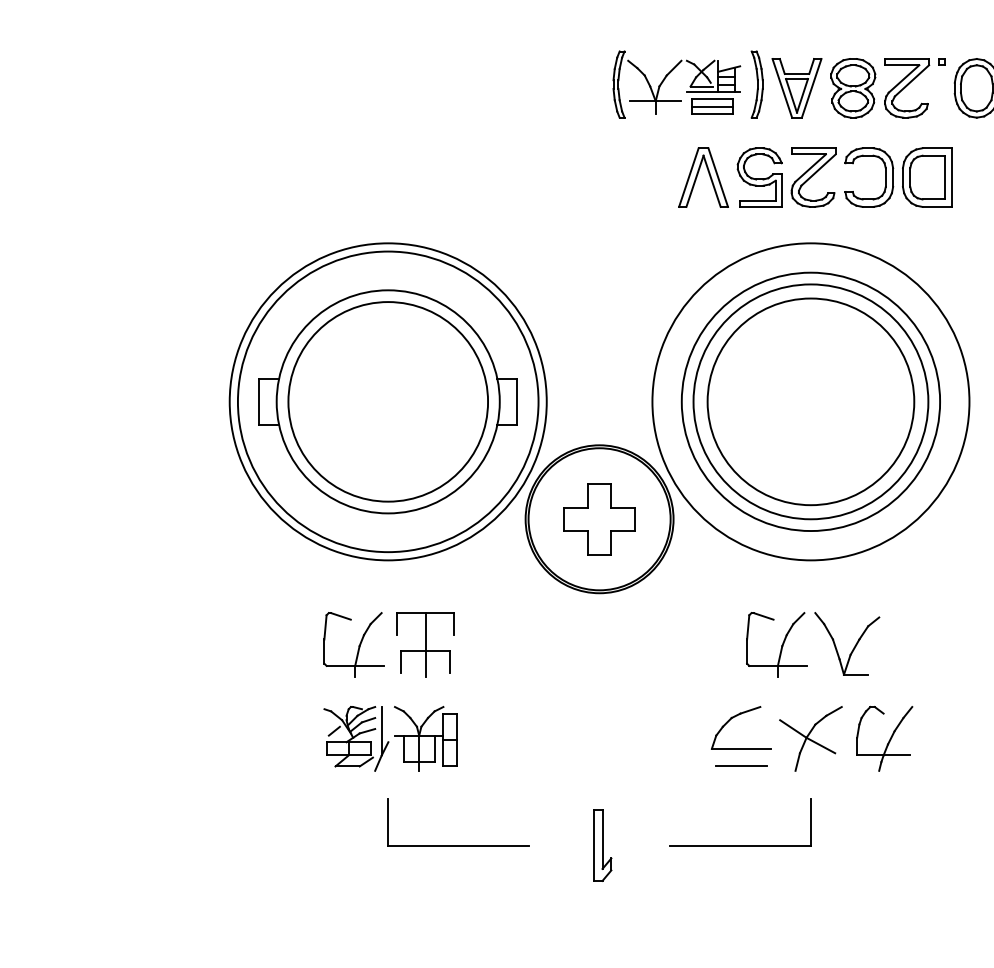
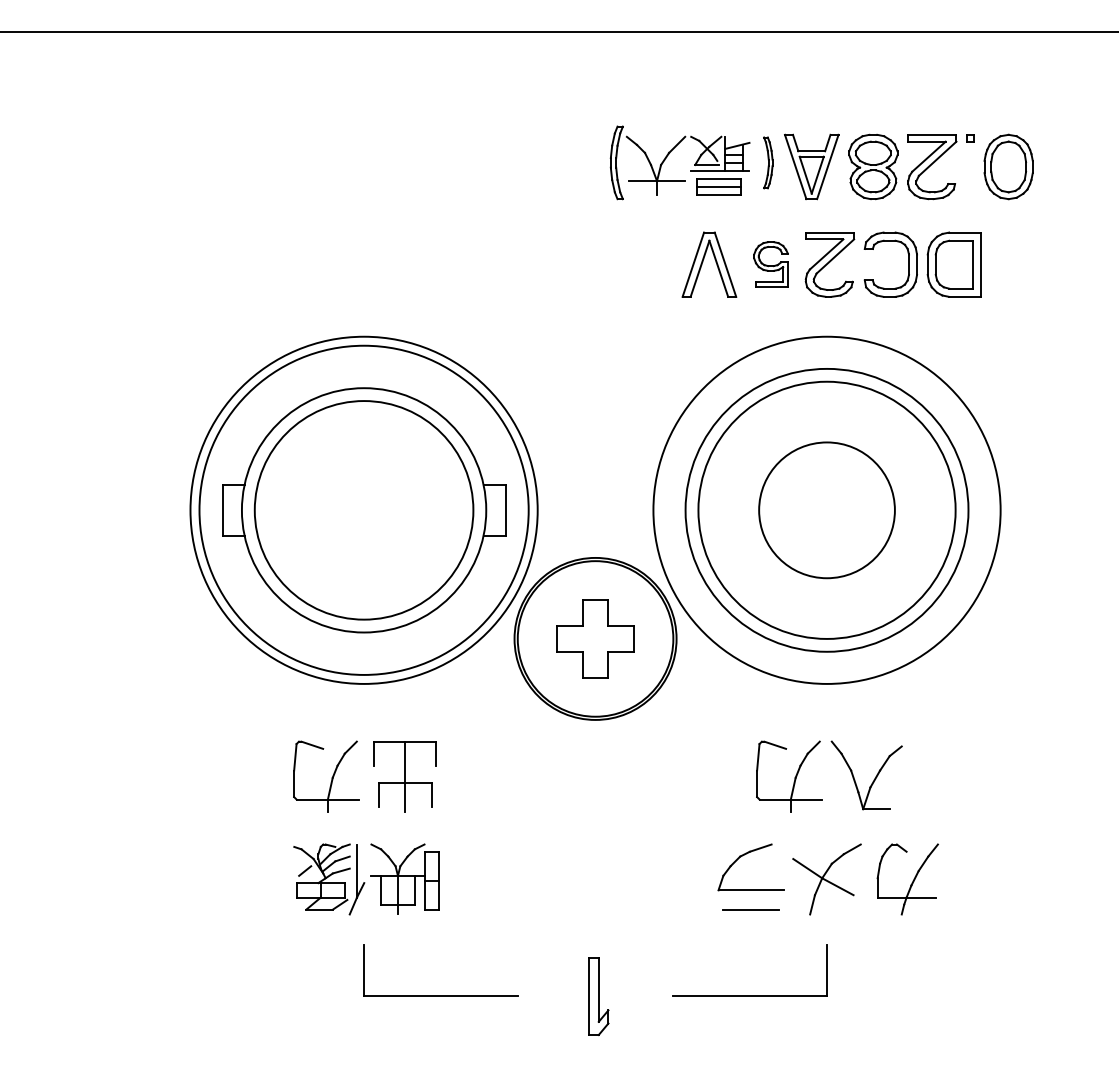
part: (757, 84) -> (768, 162), size x0.7
part: (759, 177) -> (770, 264), size x0.7
circle: (810, 402) -> (826, 510), size x0.6

